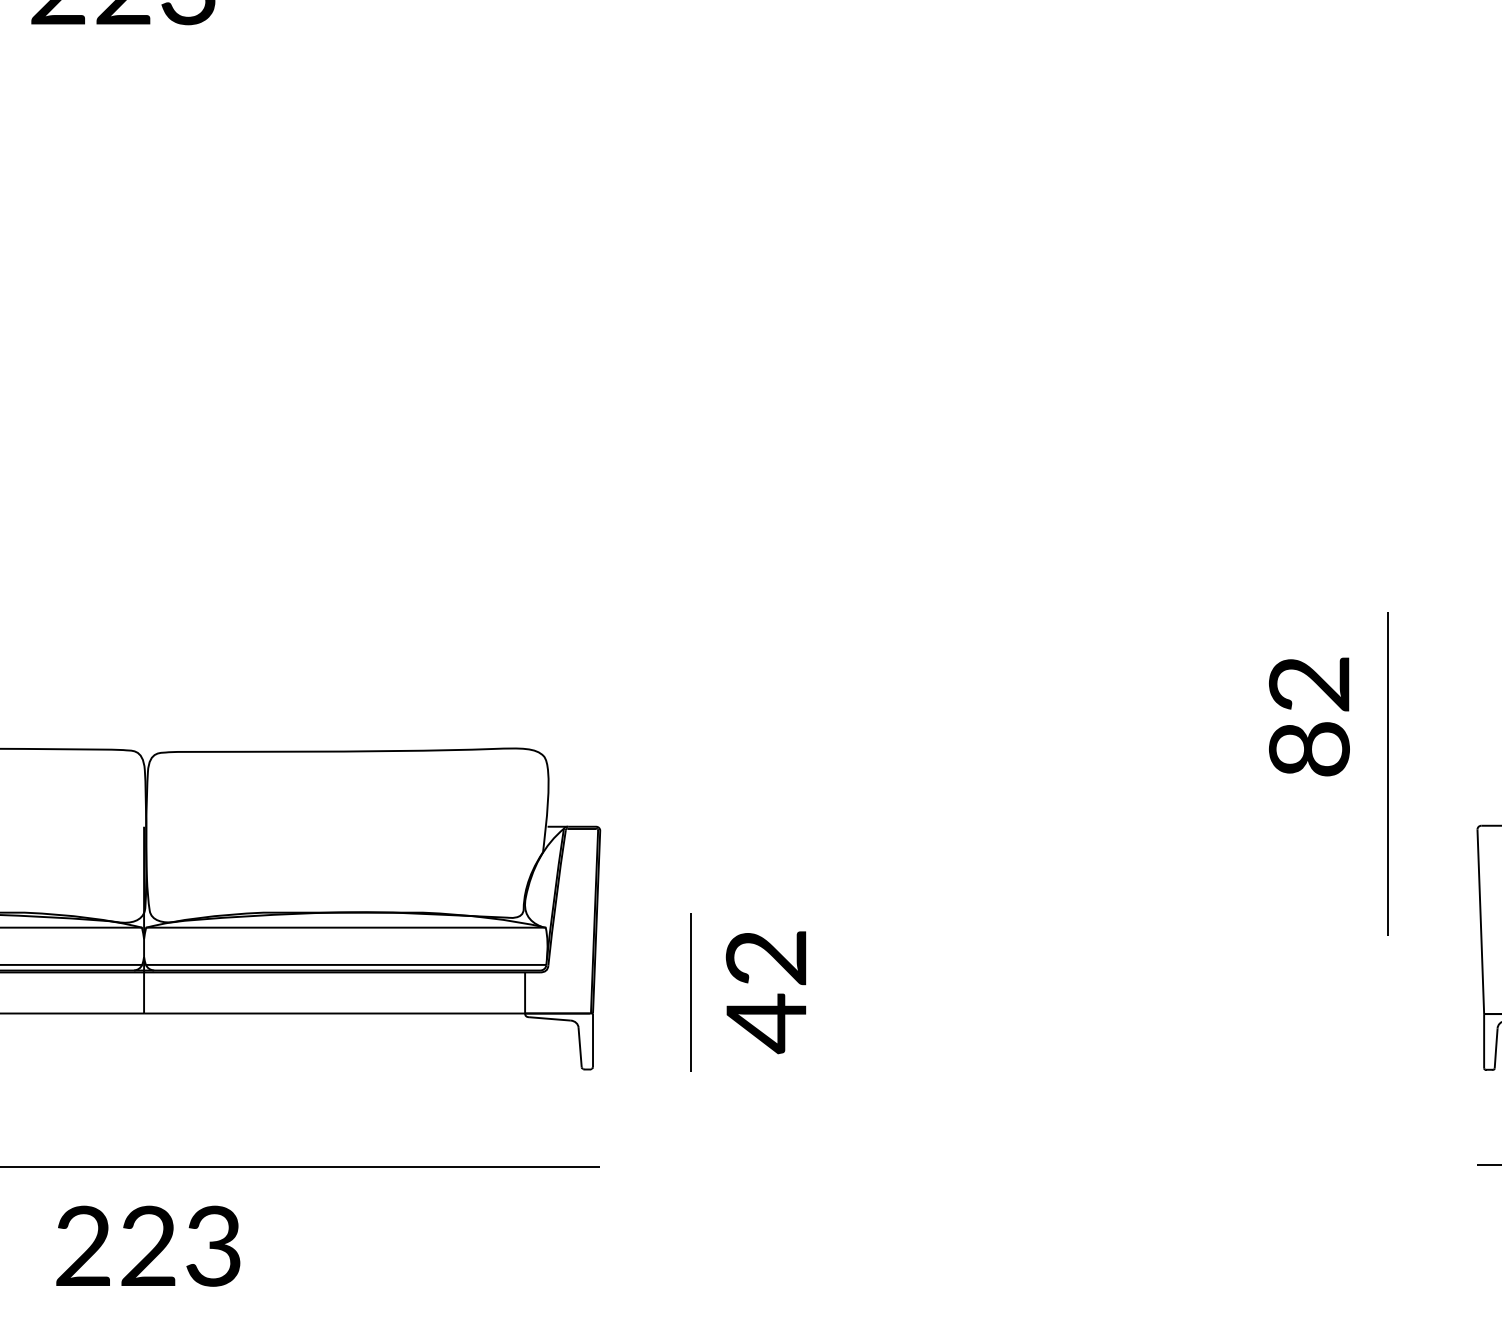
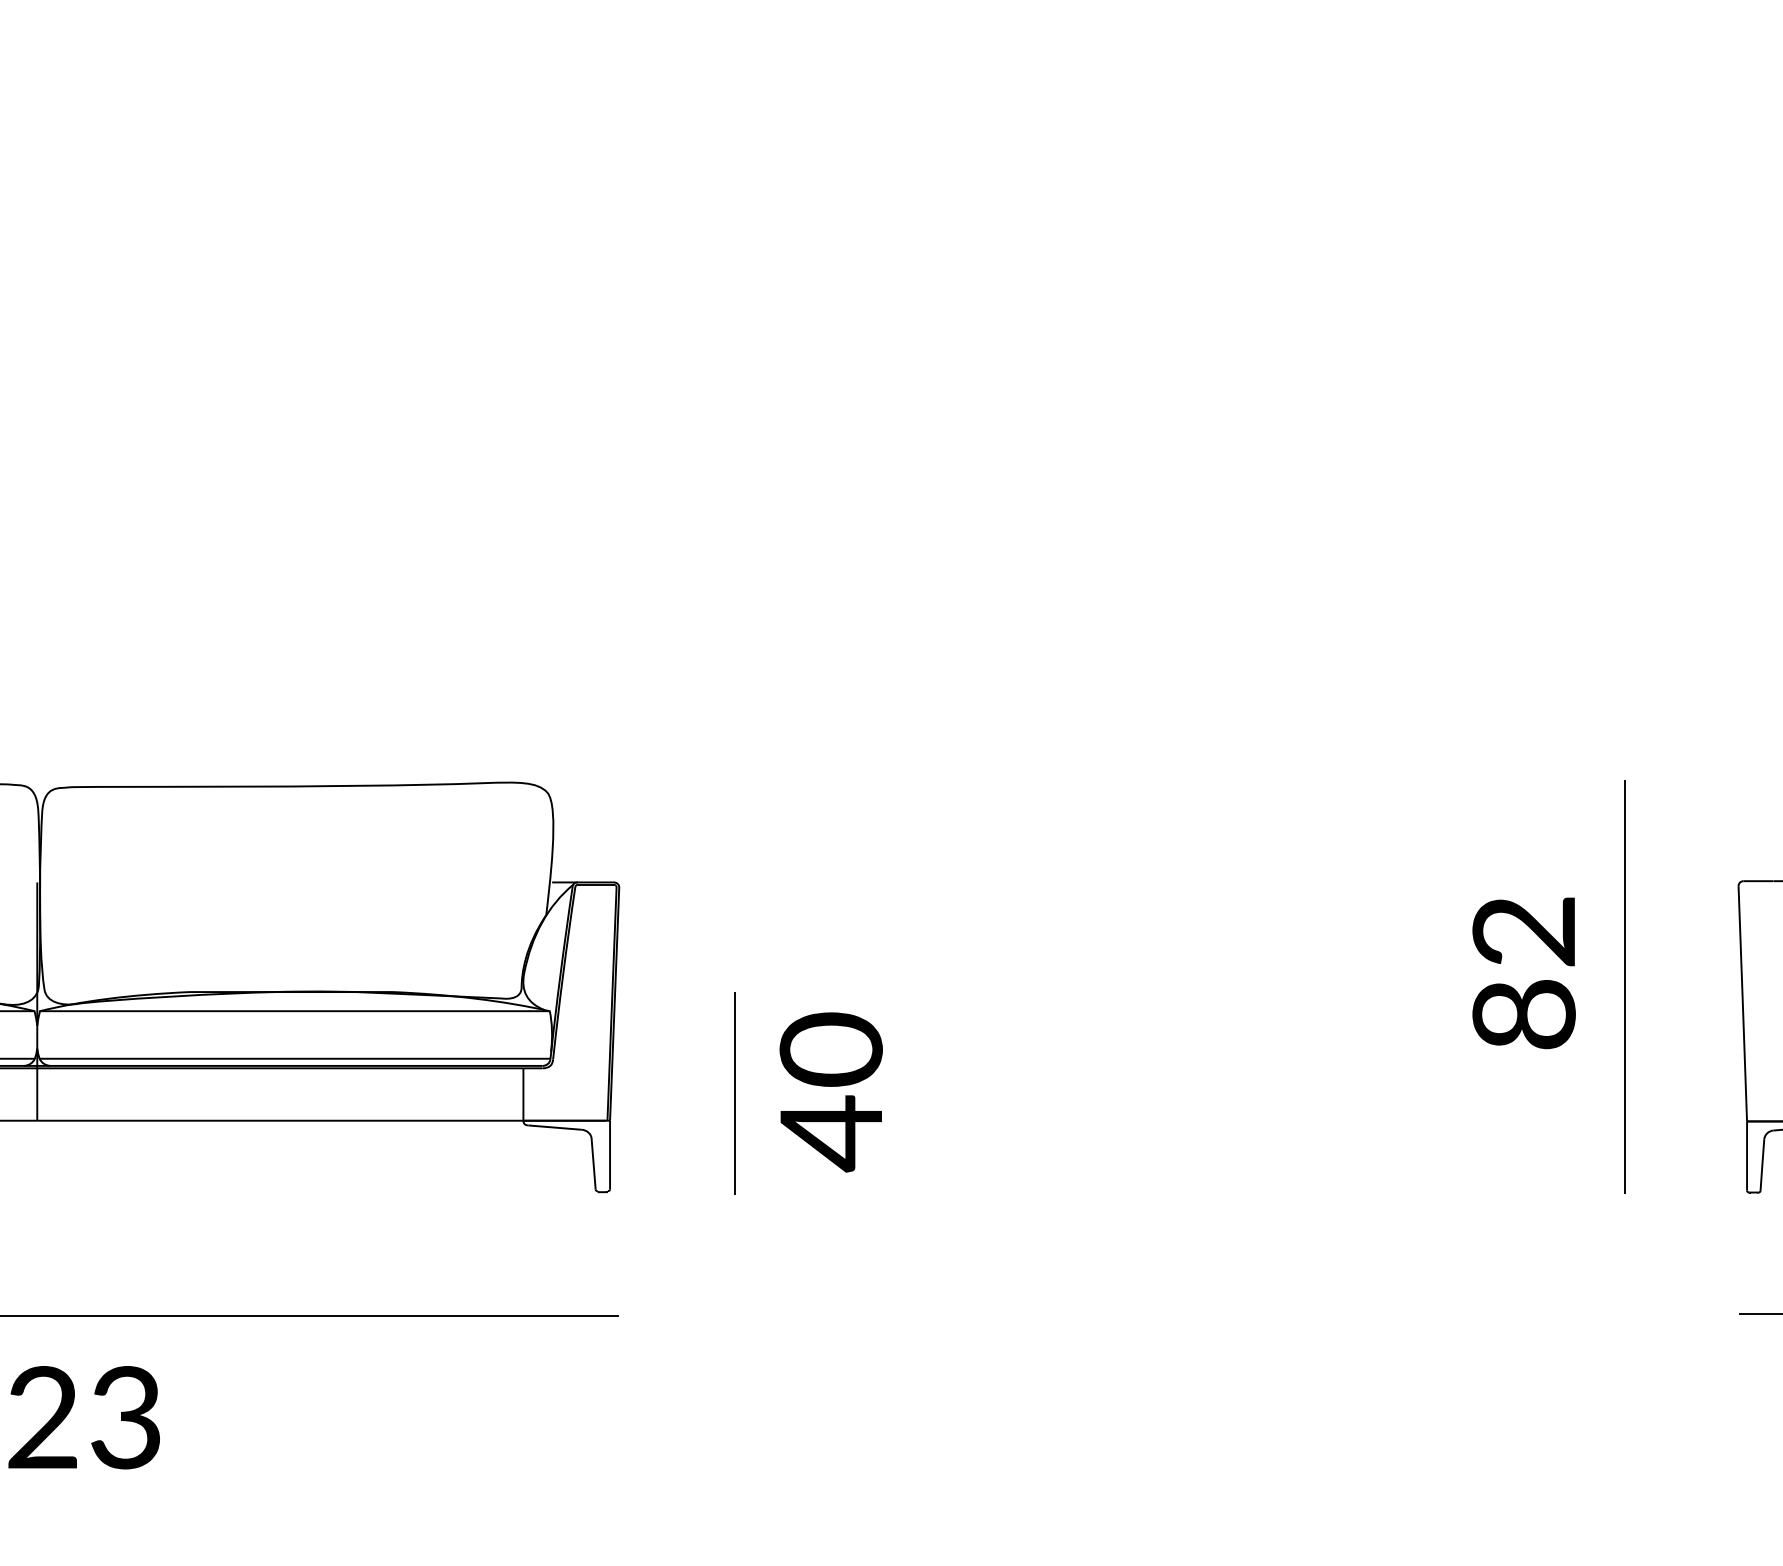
text: (1309, 716) -> (1524, 972), moved
line: (1387, 773) -> (1623, 986), moved
text: (766, 957) -> (831, 1049), 42 -> 40

